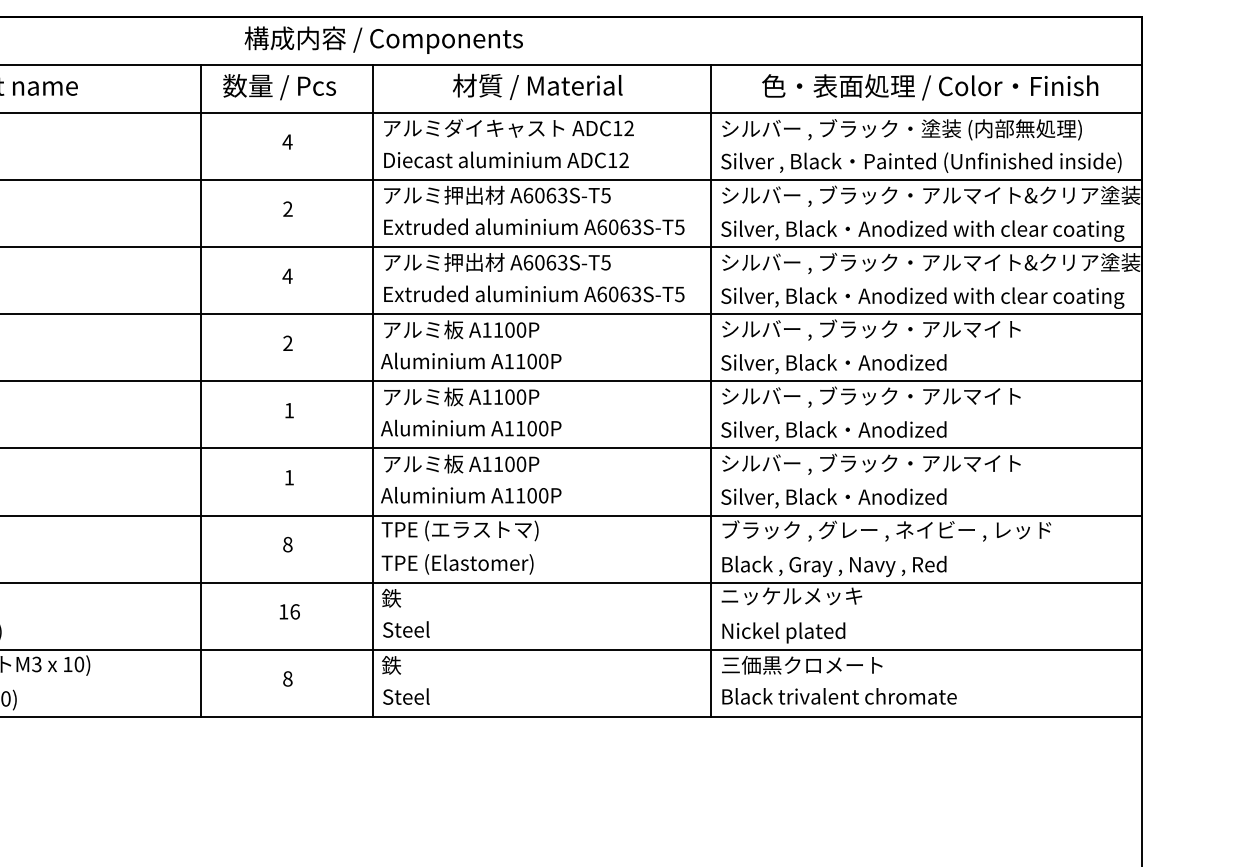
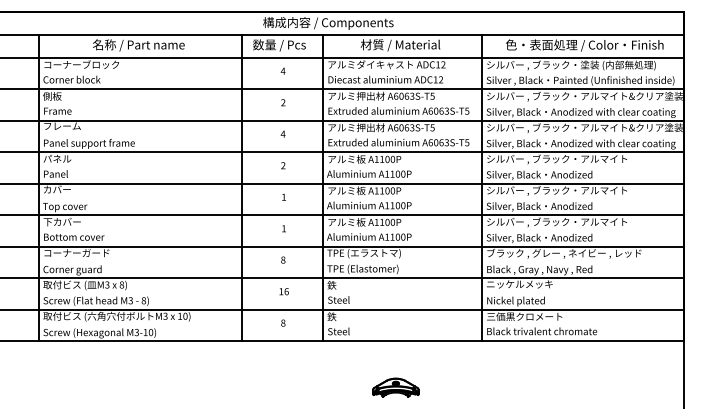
part: (526, 816) -> (395, 387), added

